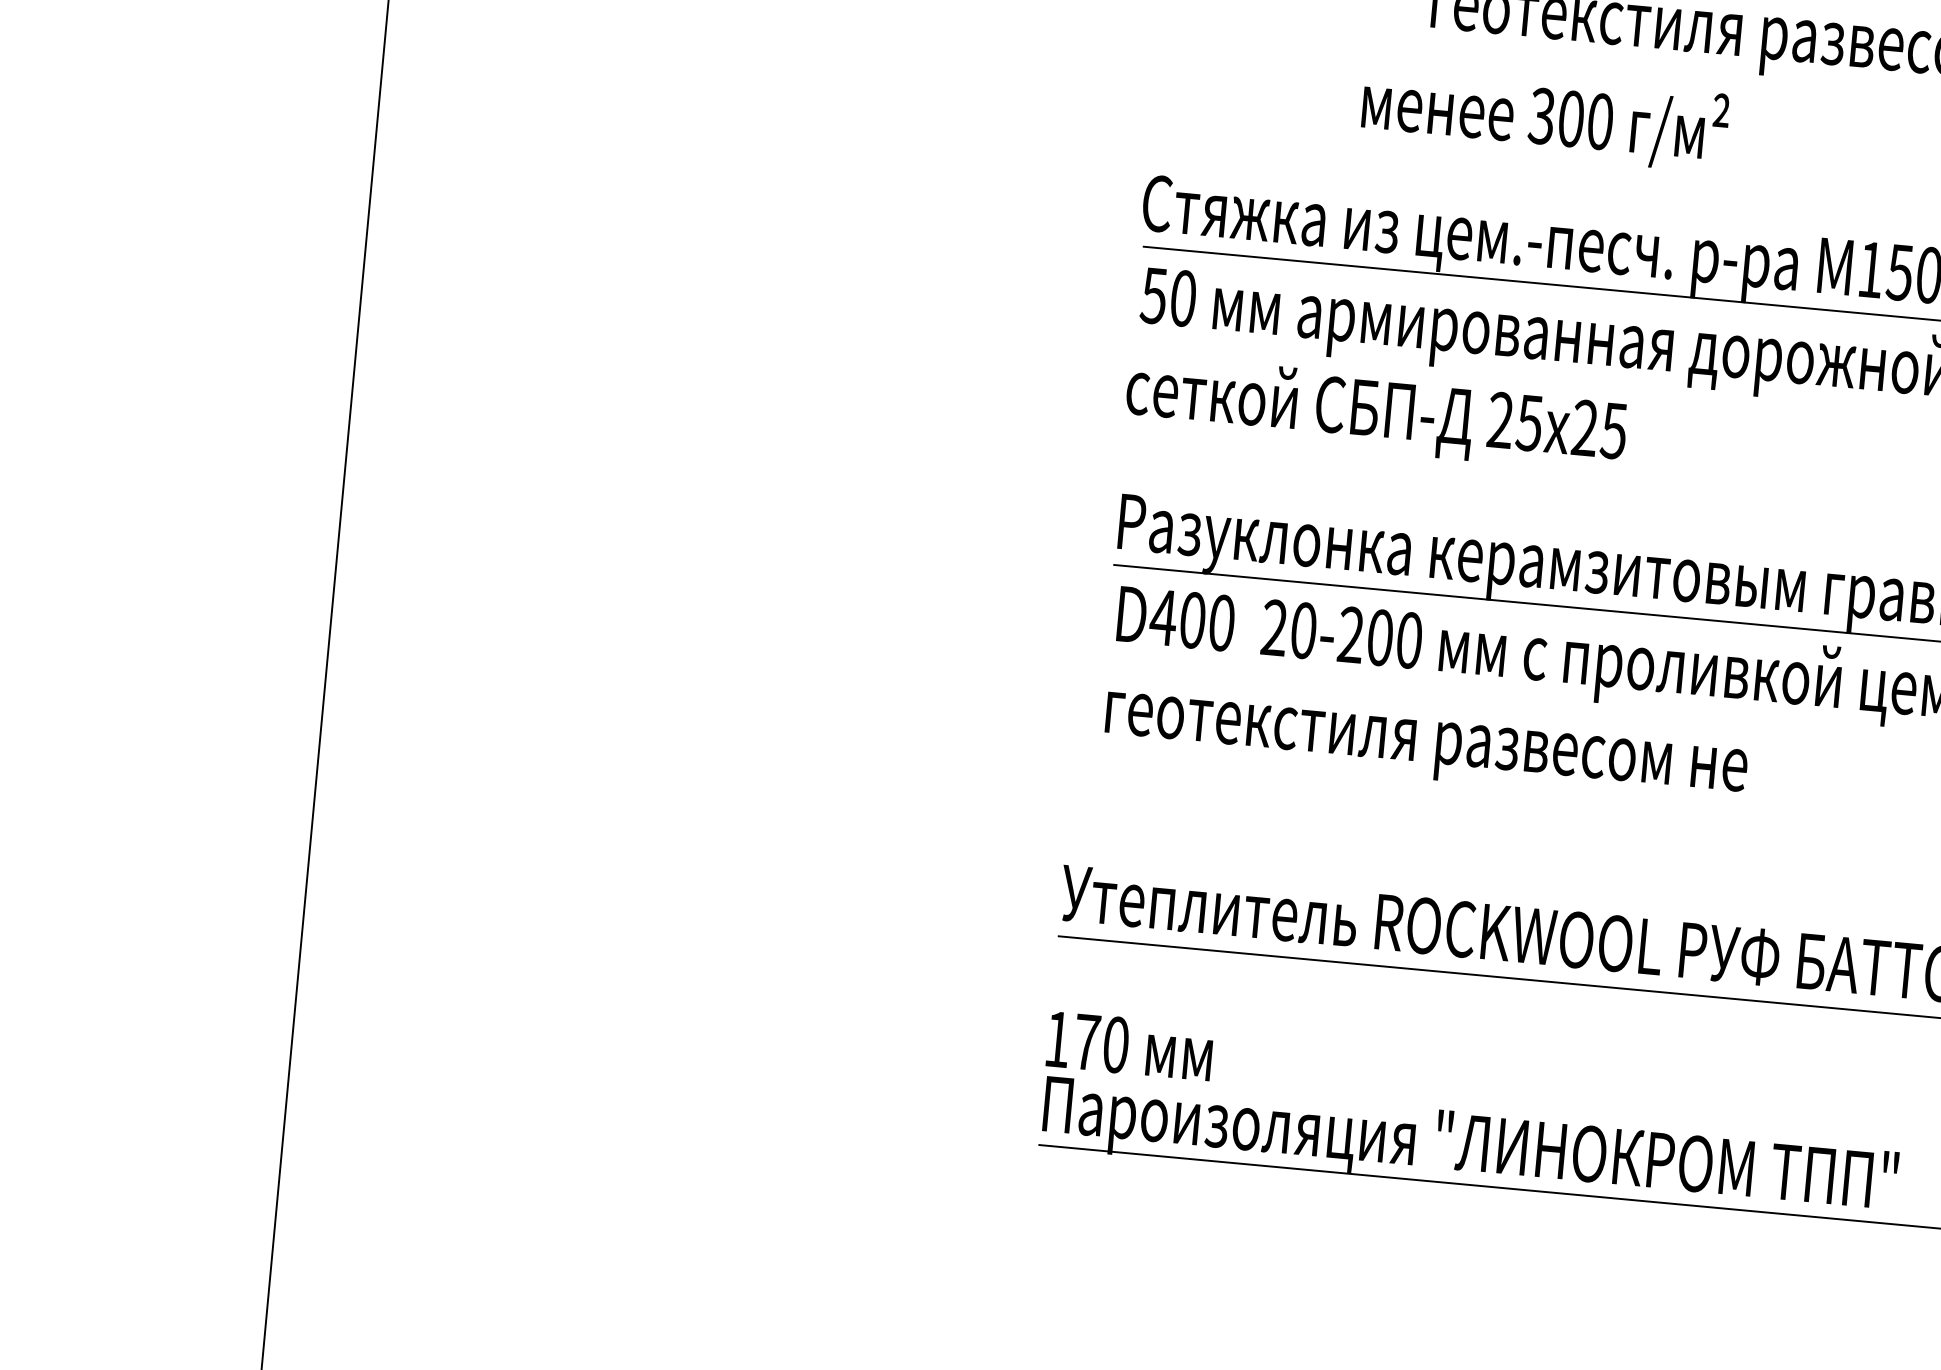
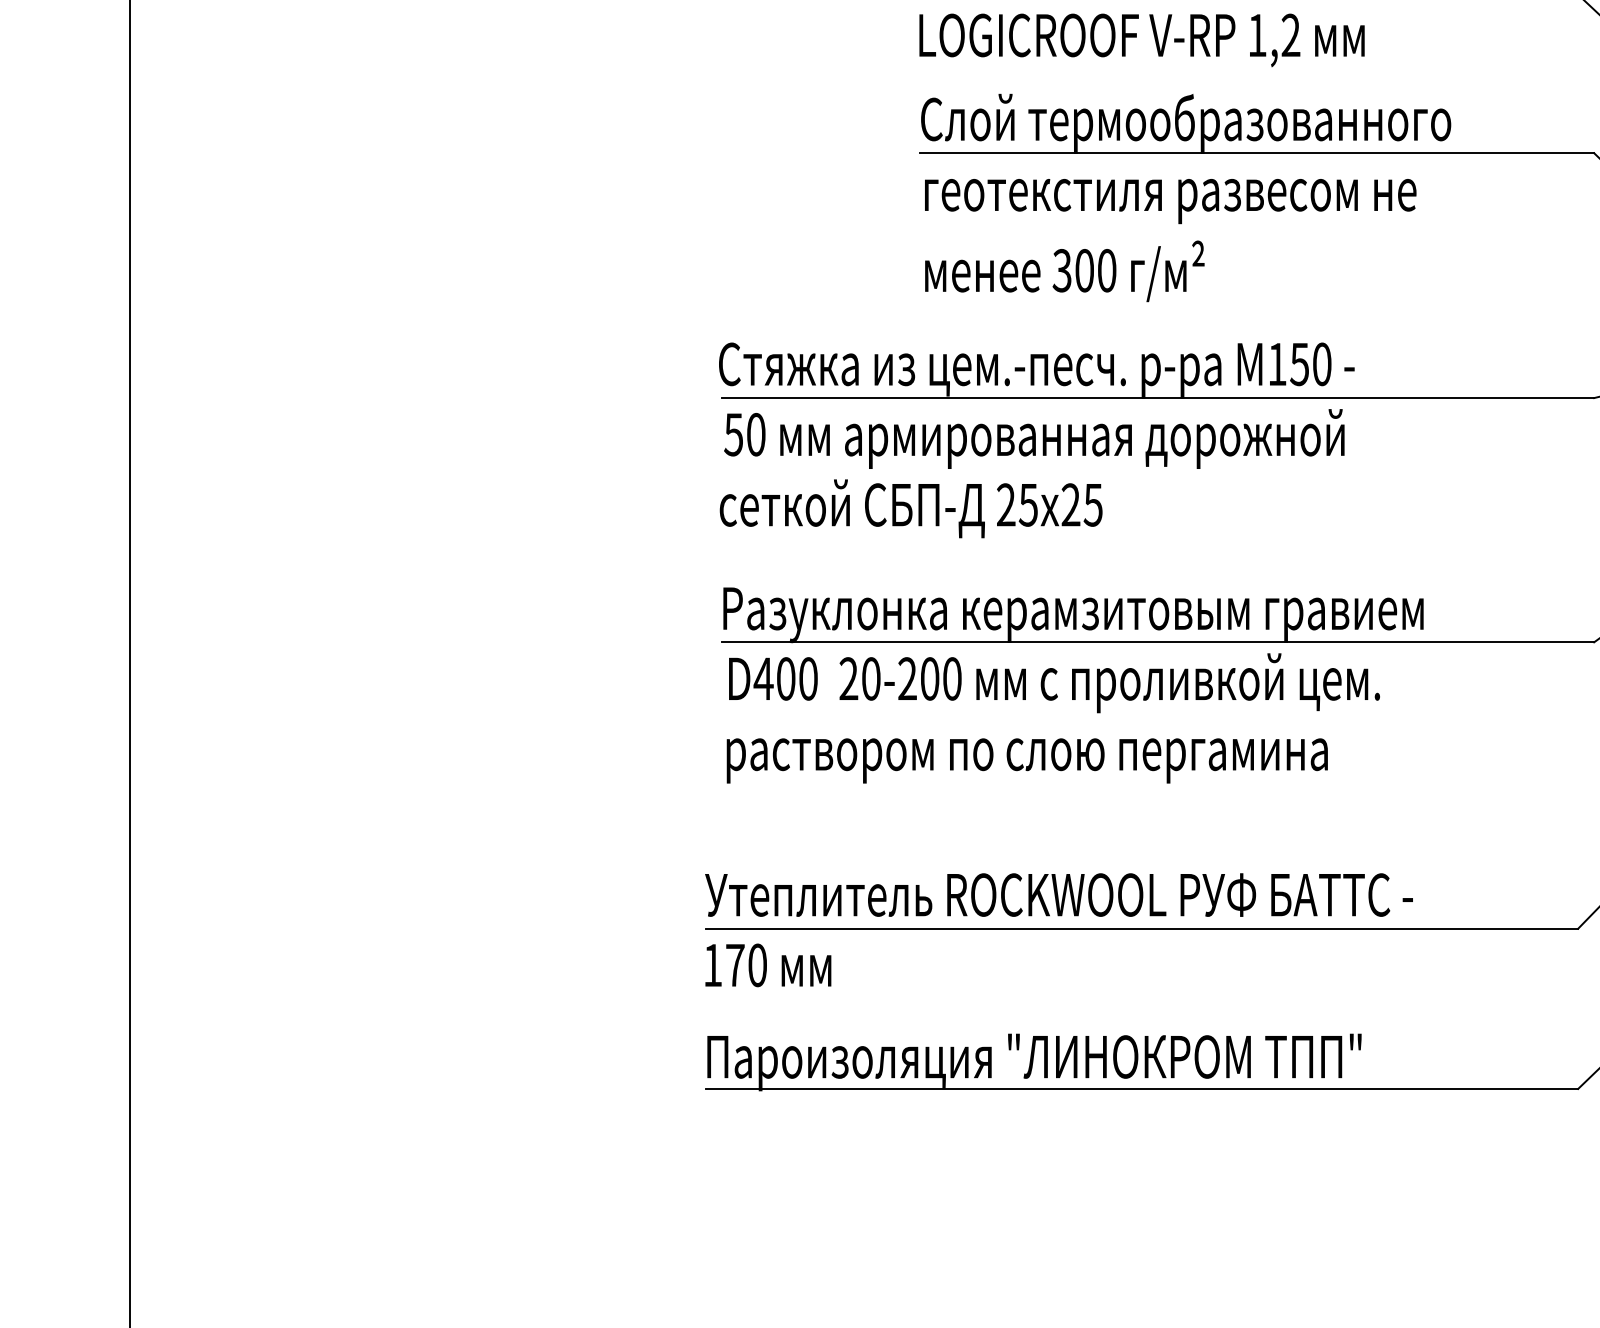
text: (1544, 117) -> (1064, 271), moved
text: (1496, 755) -> (1026, 760), геотекстиля развесом не -> раствором по слою пергамина
text: (1130, 1046) -> (768, 965), moved

